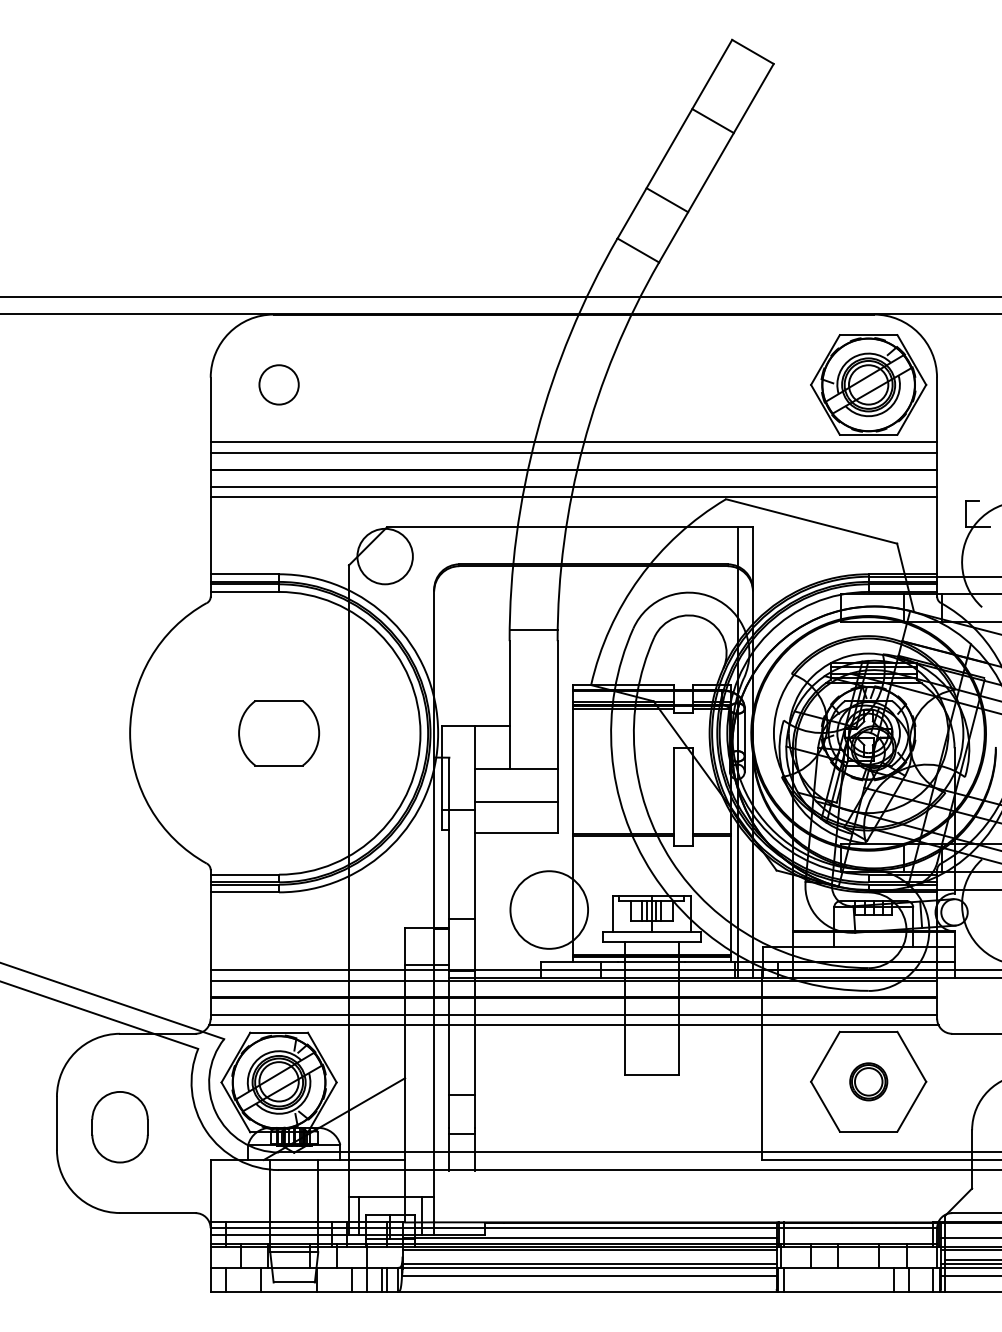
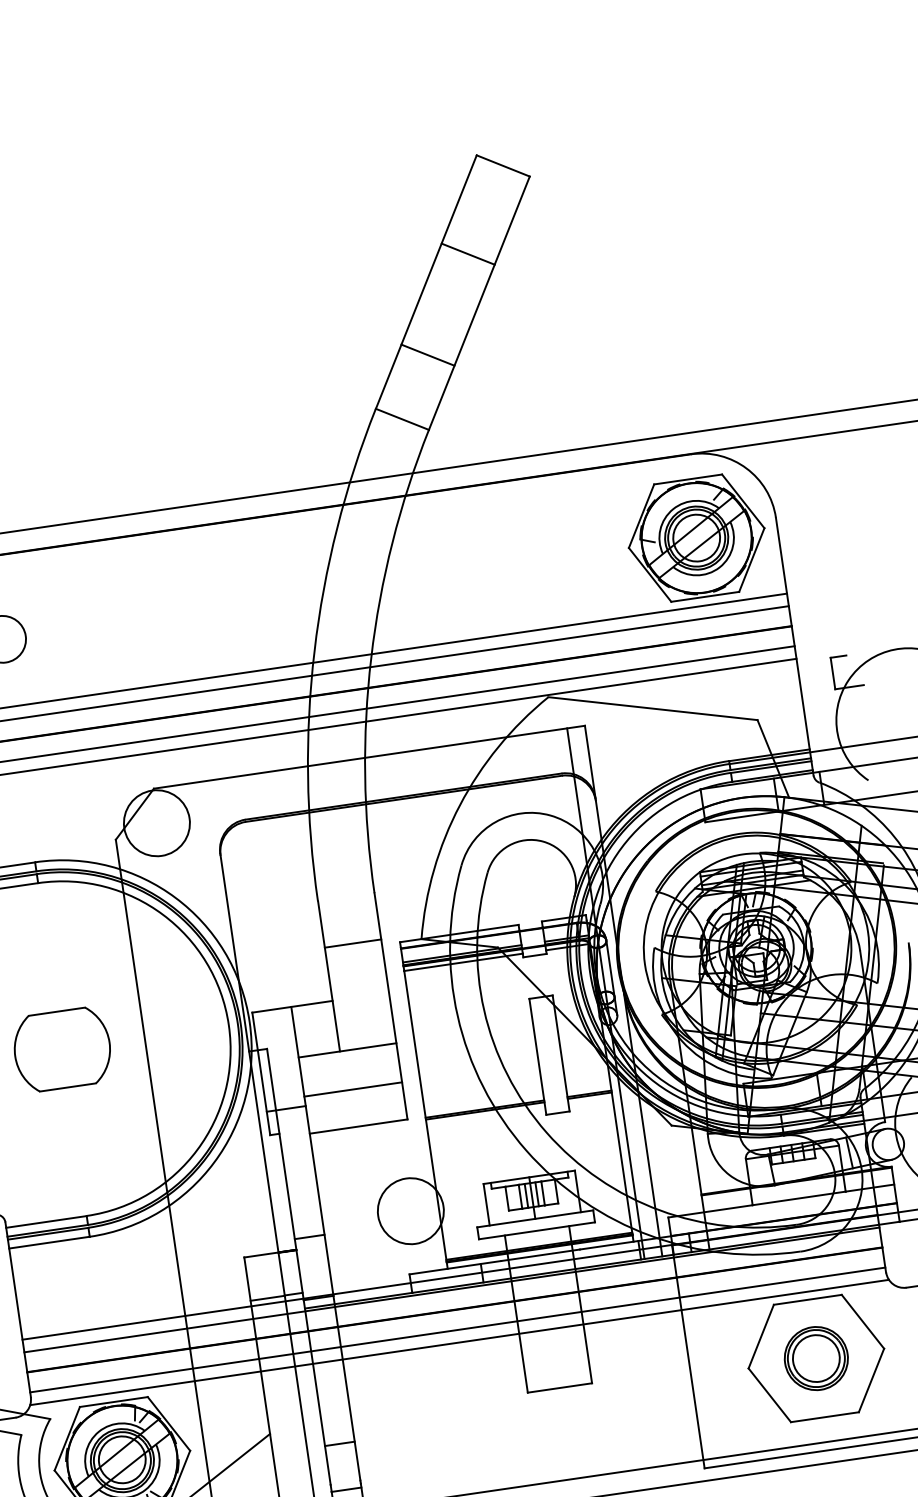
line: (533, 630) -> (352, 943), moved
circle: (549, 909) -> (411, 1210), size x0.71
part: (868, 1081) -> (816, 1358), size x1.43

